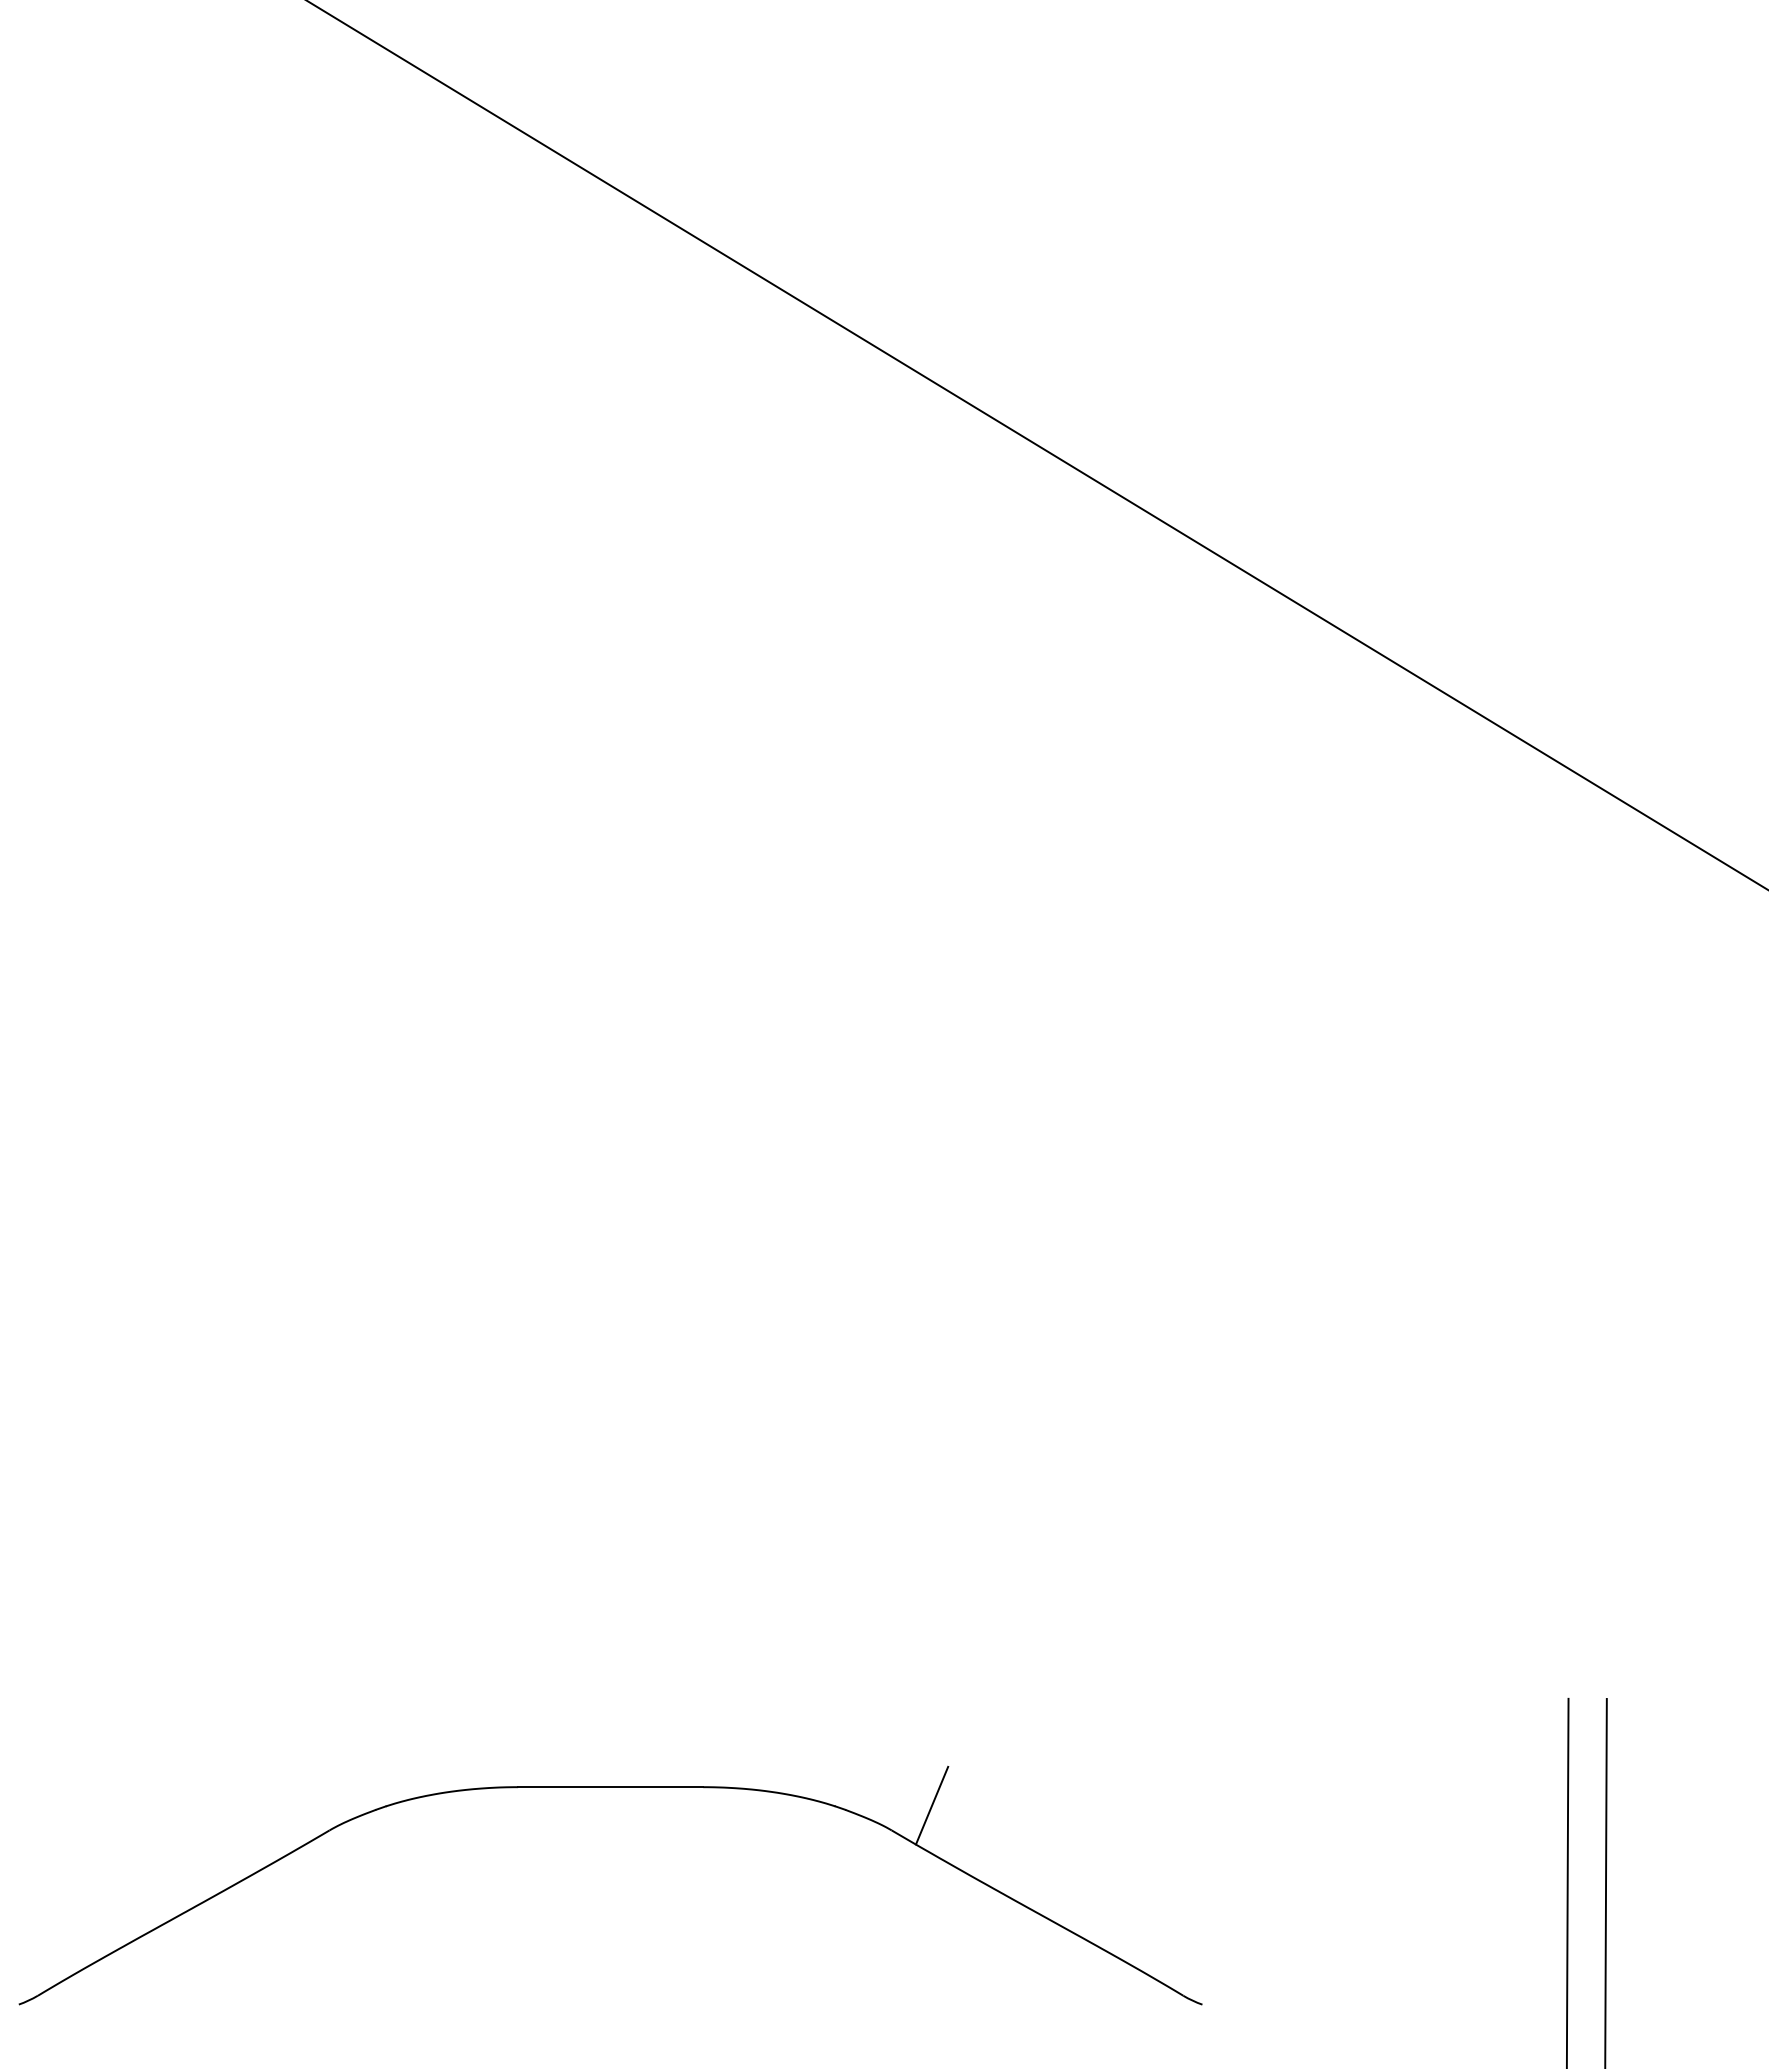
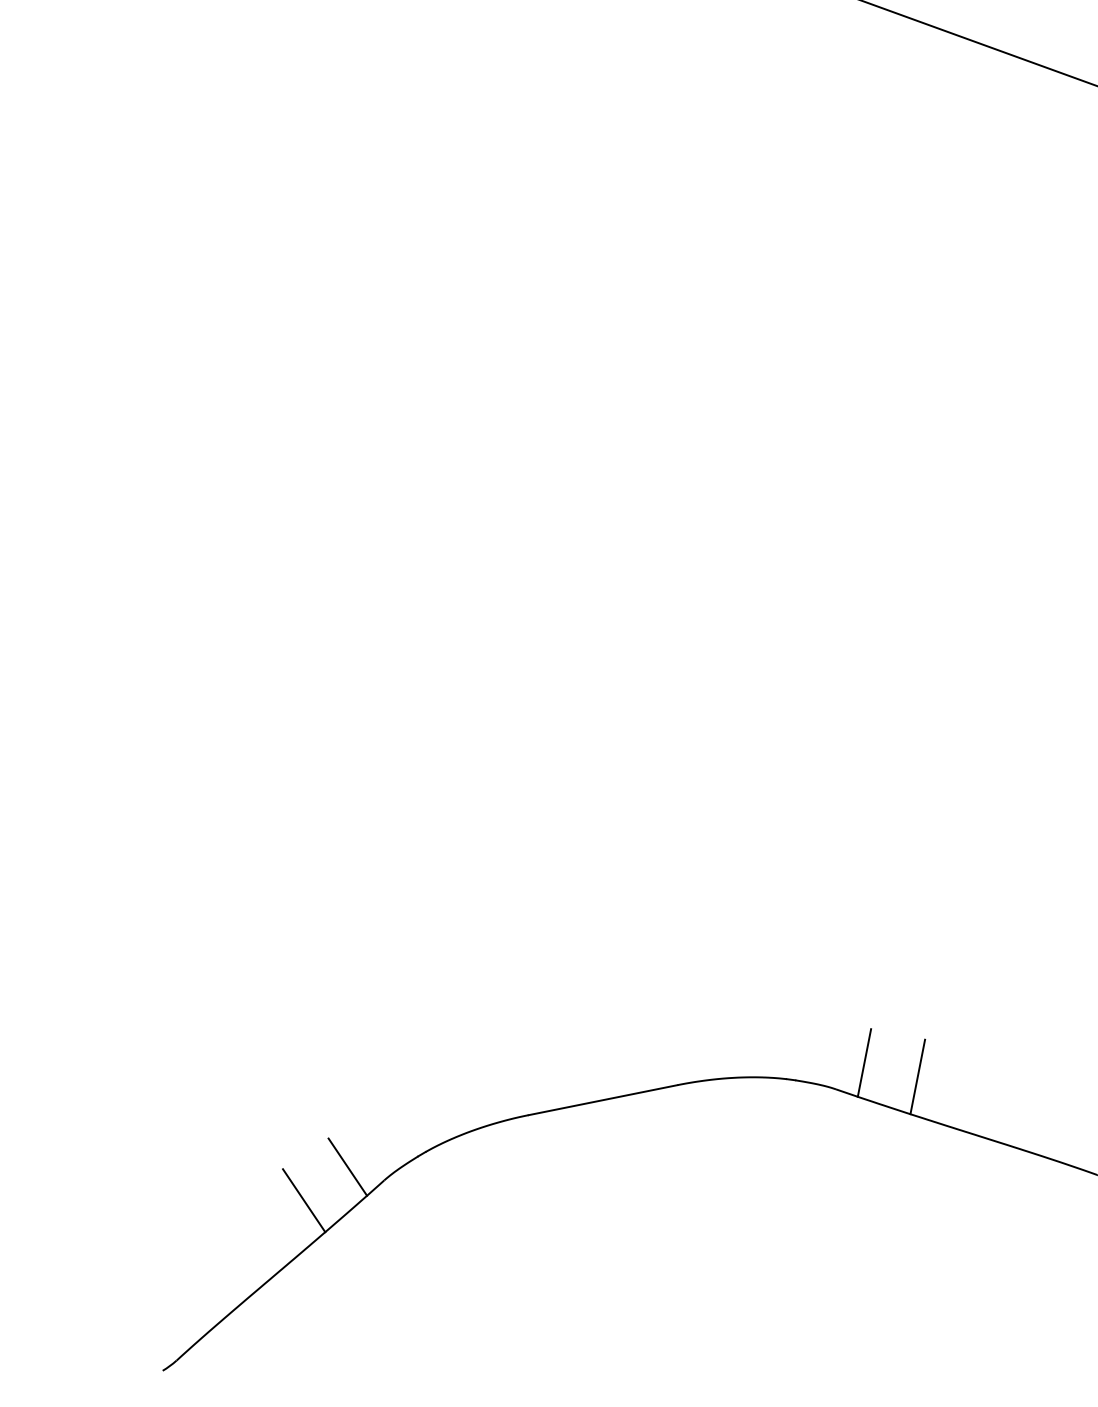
line: (289, 1805) -> (347, 1166), added
line: (228, 1835) -> (303, 1200), added
line: (992, 1835) -> (917, 1077), added

